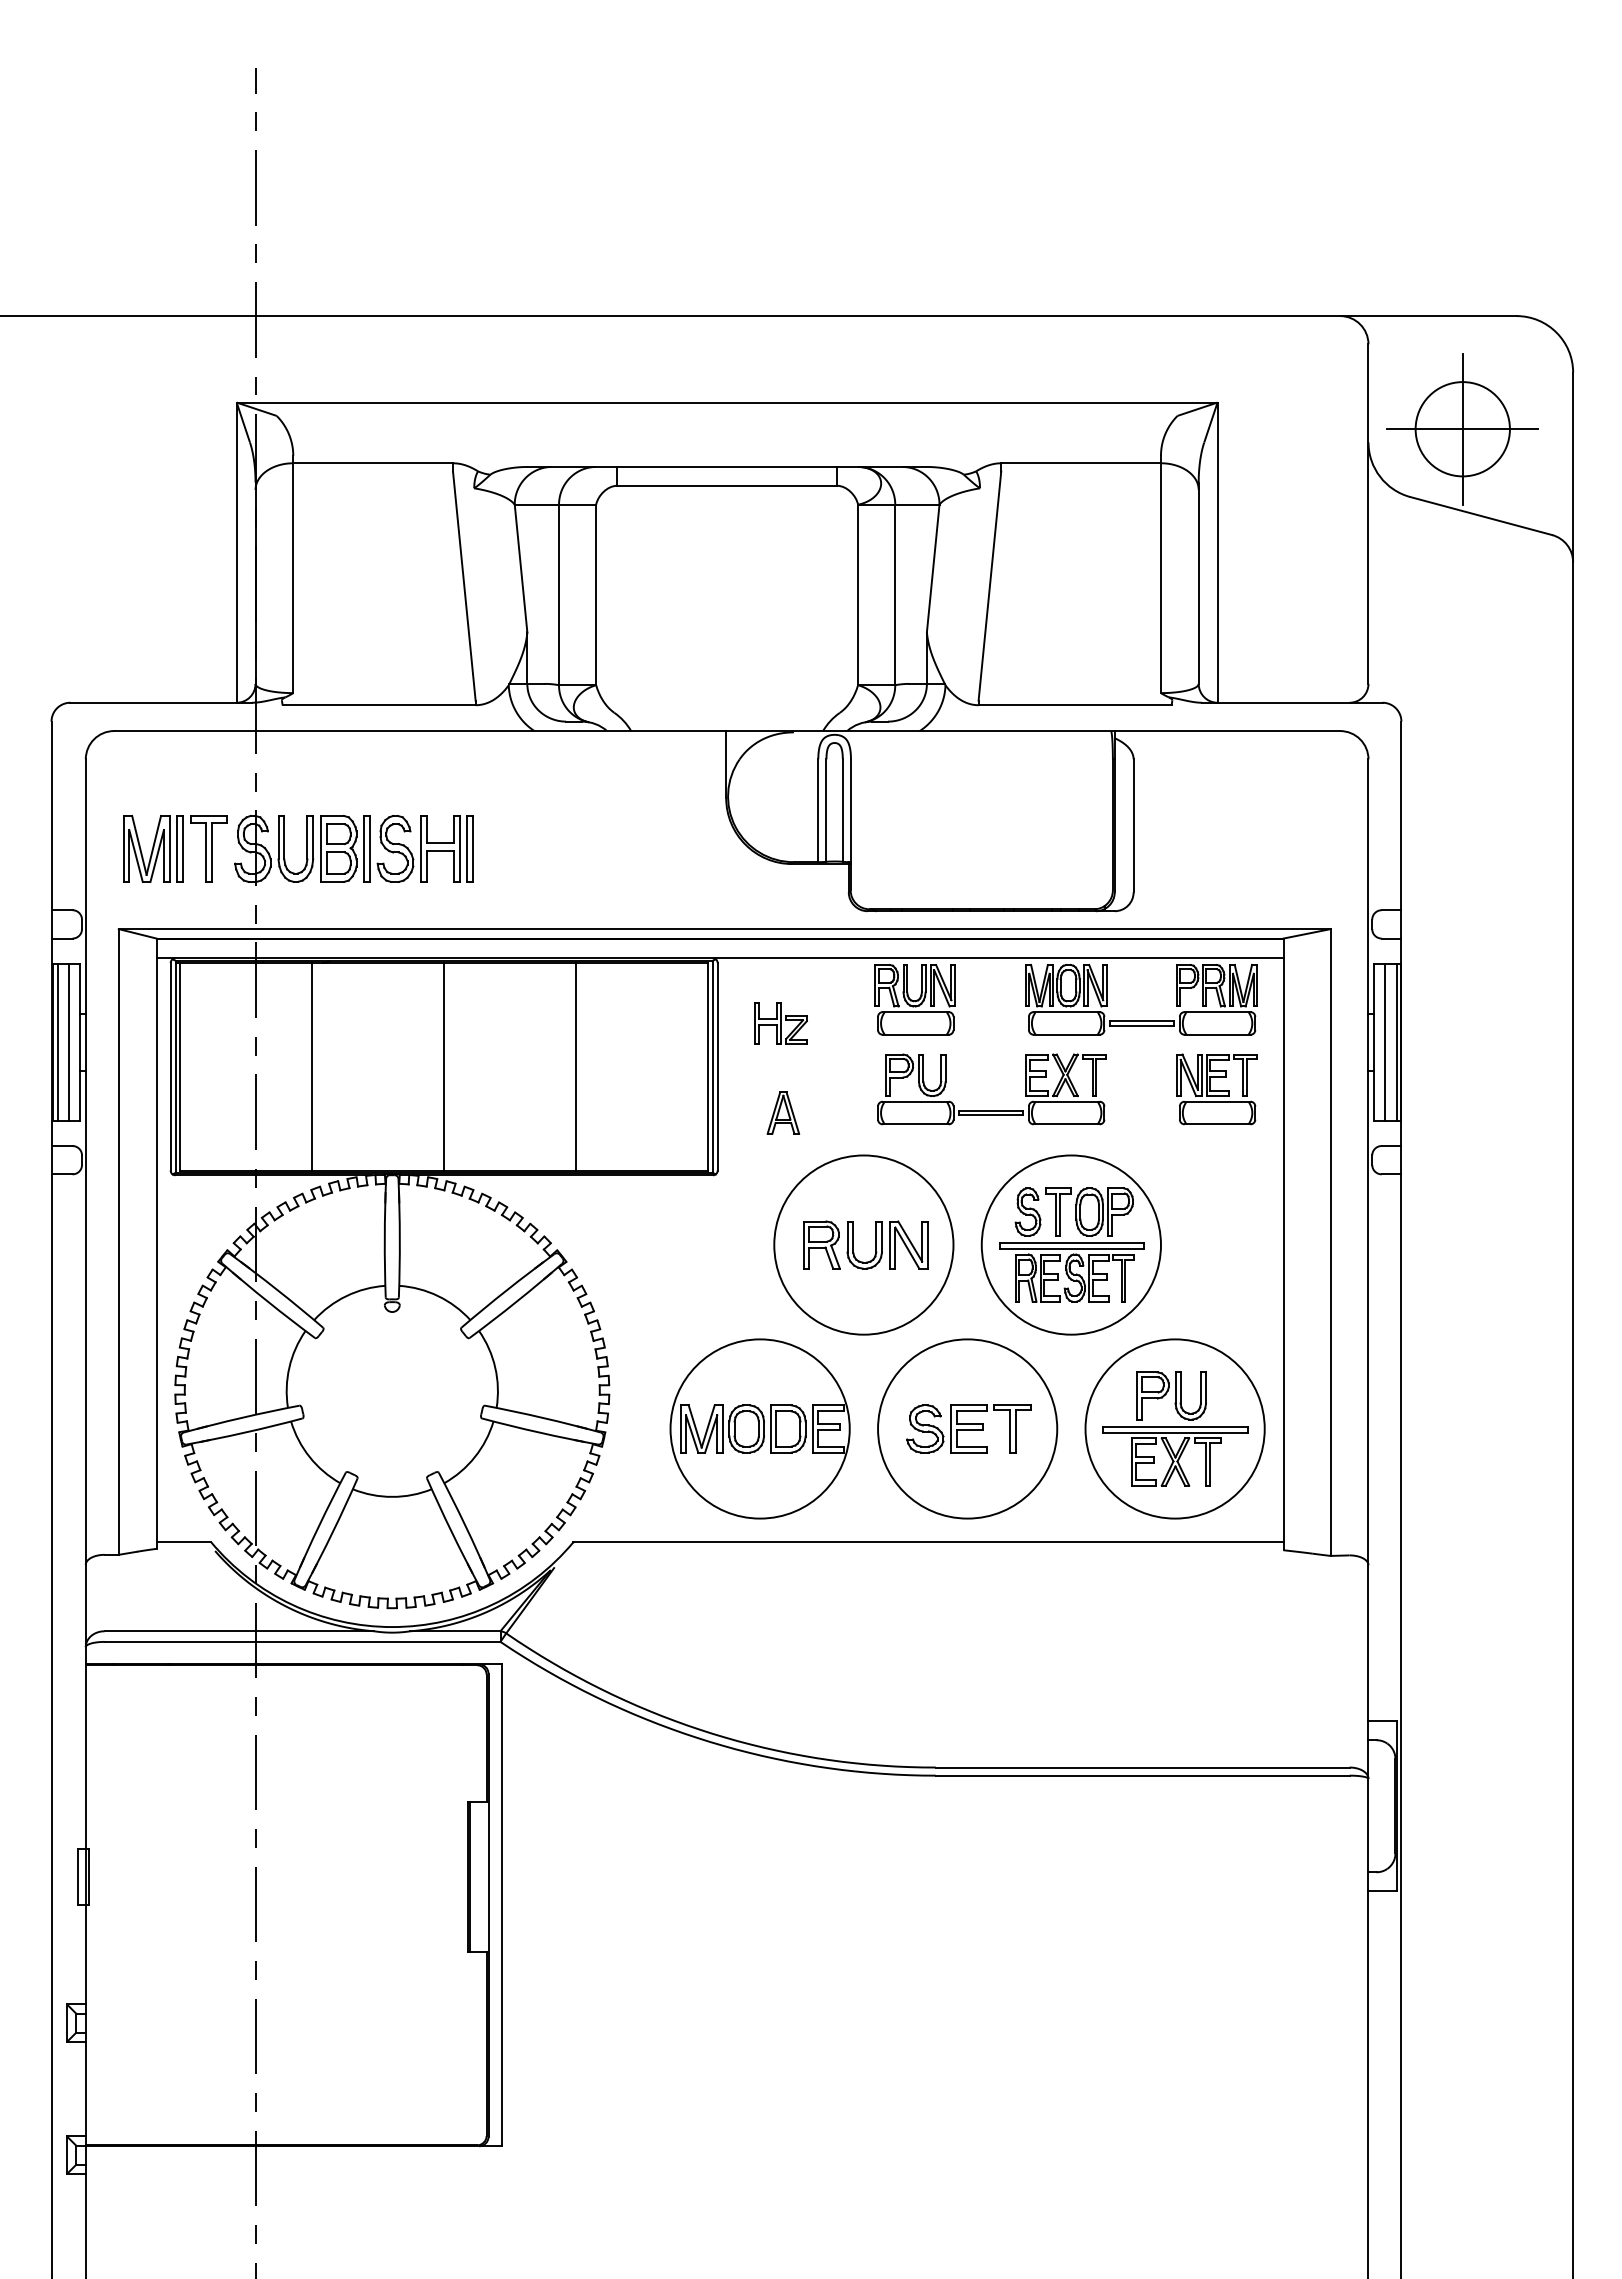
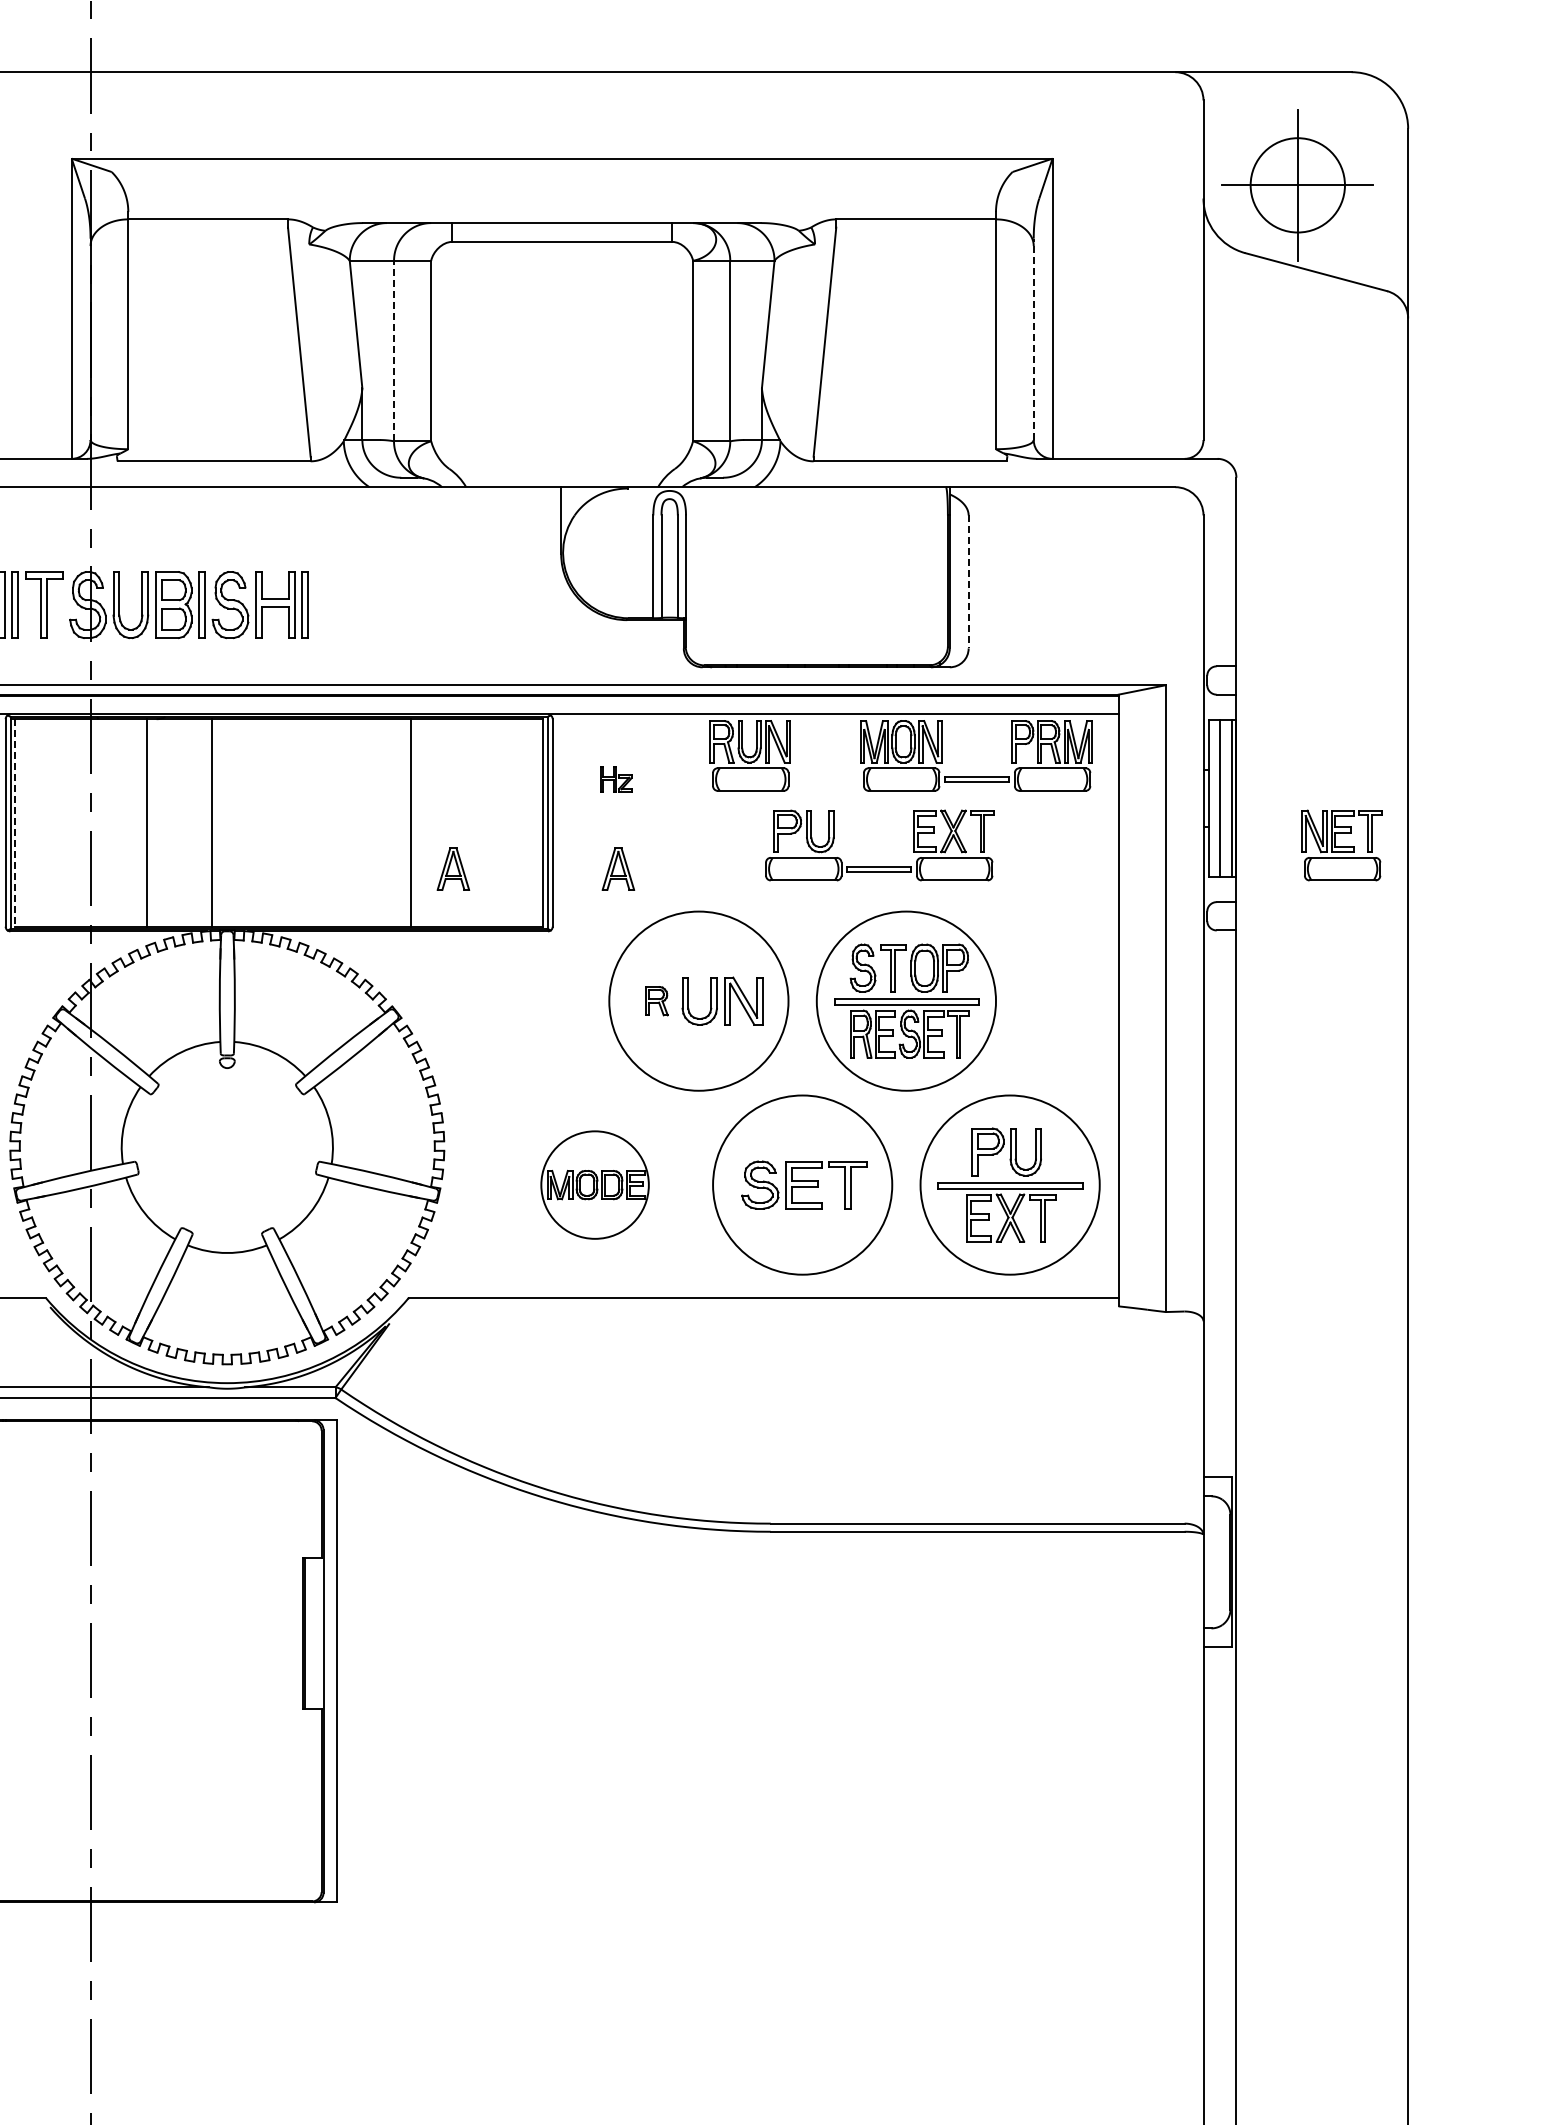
line: (1198, 583) -> (1033, 339), solid -> dashed
line: (559, 594) -> (394, 350), solid -> dashed
line: (1133, 826) -> (968, 582), solid -> dashed
part: (780, 1023) -> (615, 779), size x0.6
line: (180, 1066) -> (15, 822), solid -> dashed
line: (444, 1066) -> (212, 822), moved
part: (1216, 1089) -> (1341, 845), moved
part: (991, 1110) -> (879, 866), moved
part: (618, 1112) -> (453, 868), added
part: (821, 1244) -> (656, 1000), size x0.6
part: (759, 1428) -> (594, 1184), size x0.6

